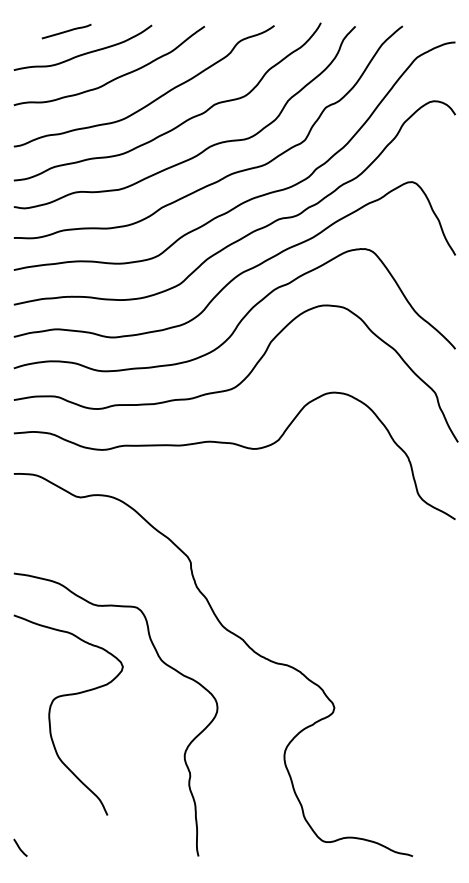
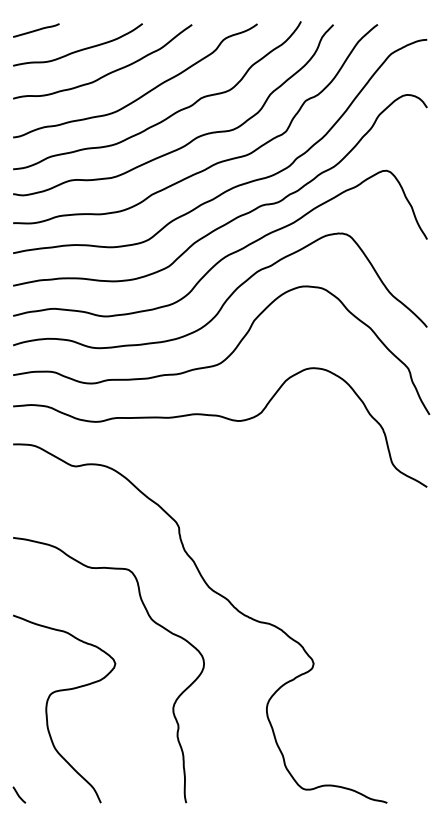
line: (66, 31) -> (36, 30), moved
curve: (50, 714) -> (47, 708), moved

